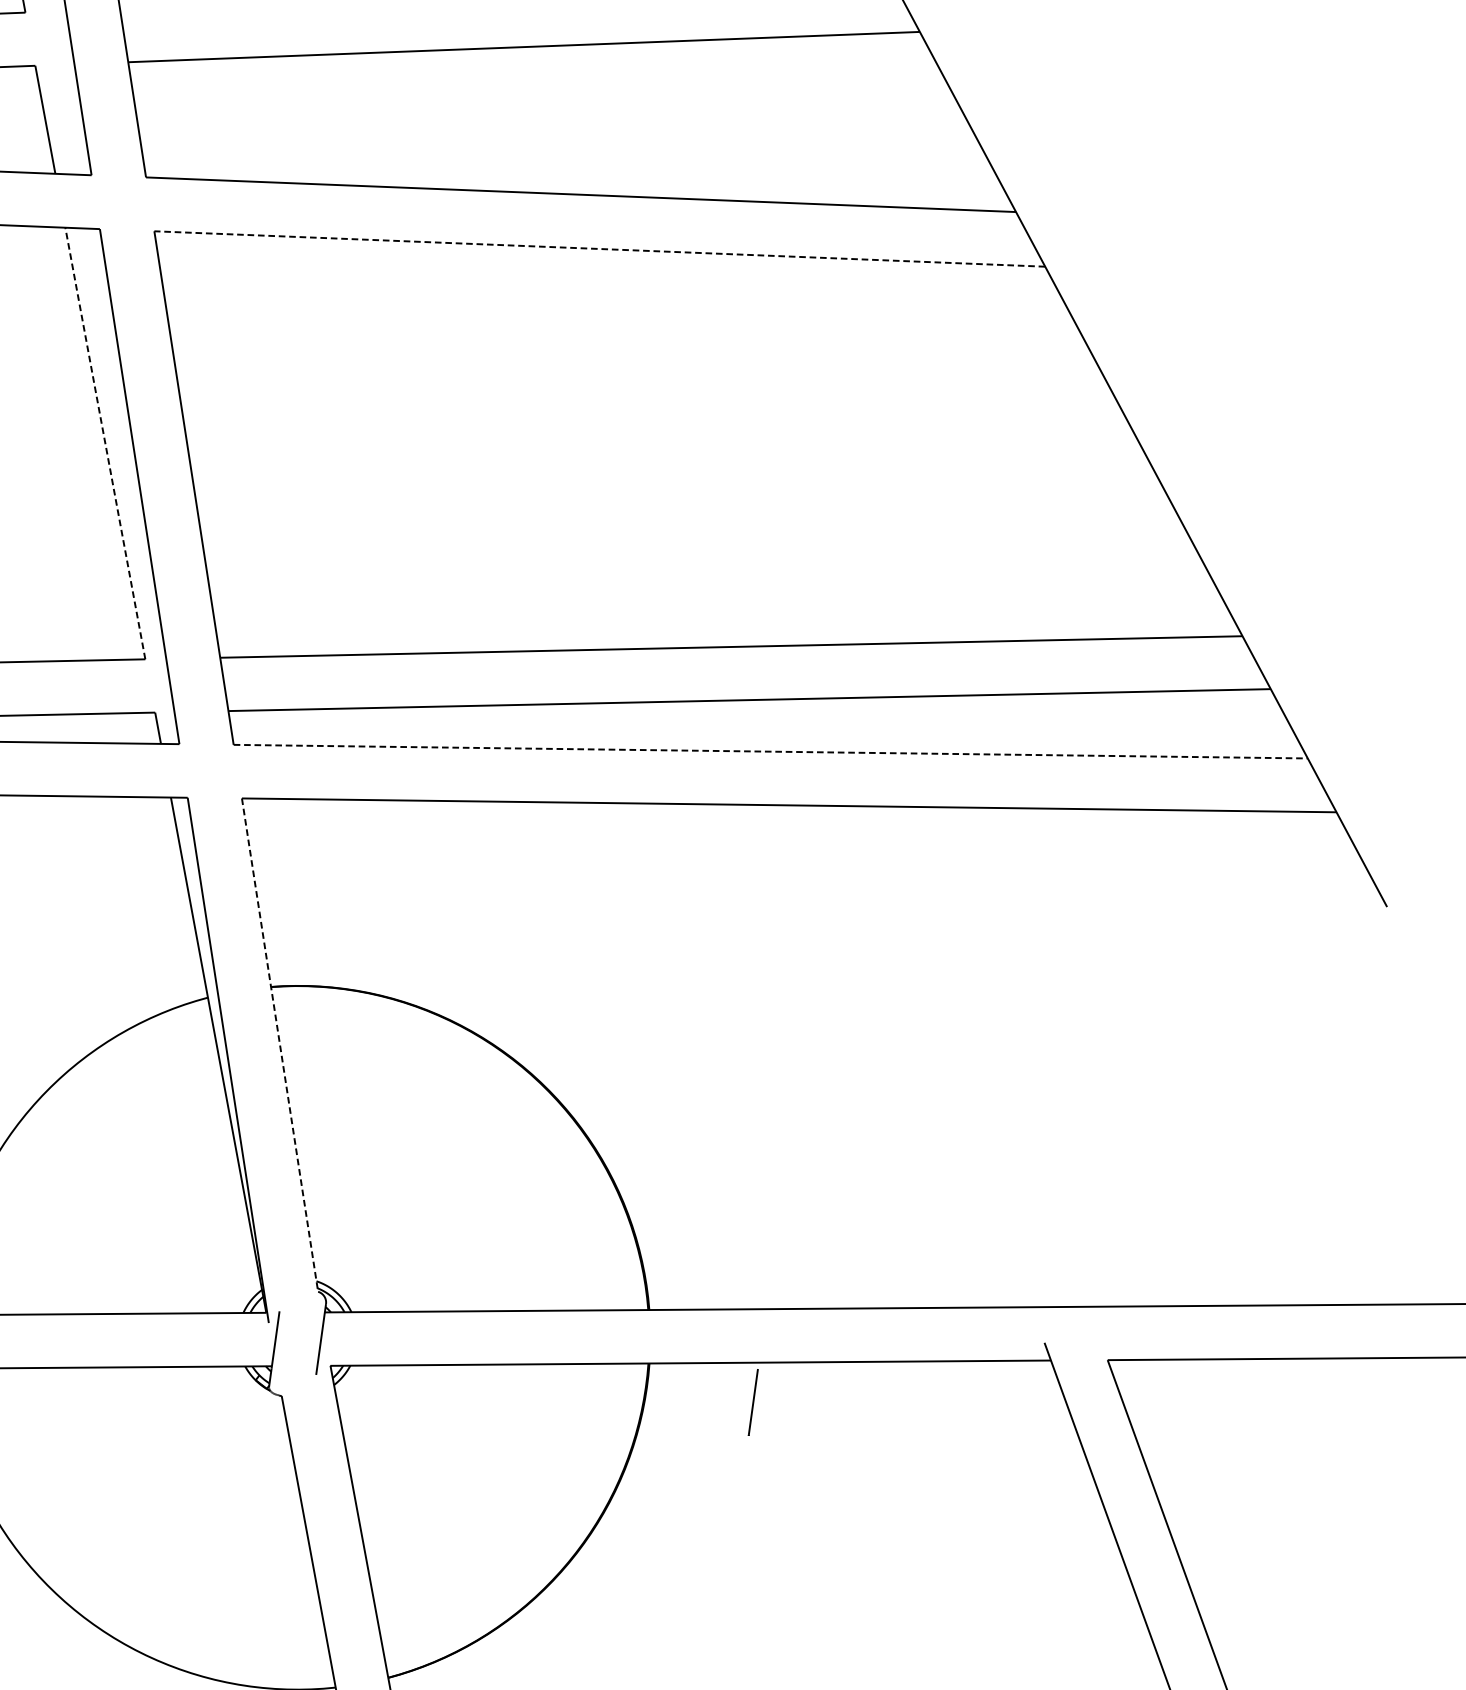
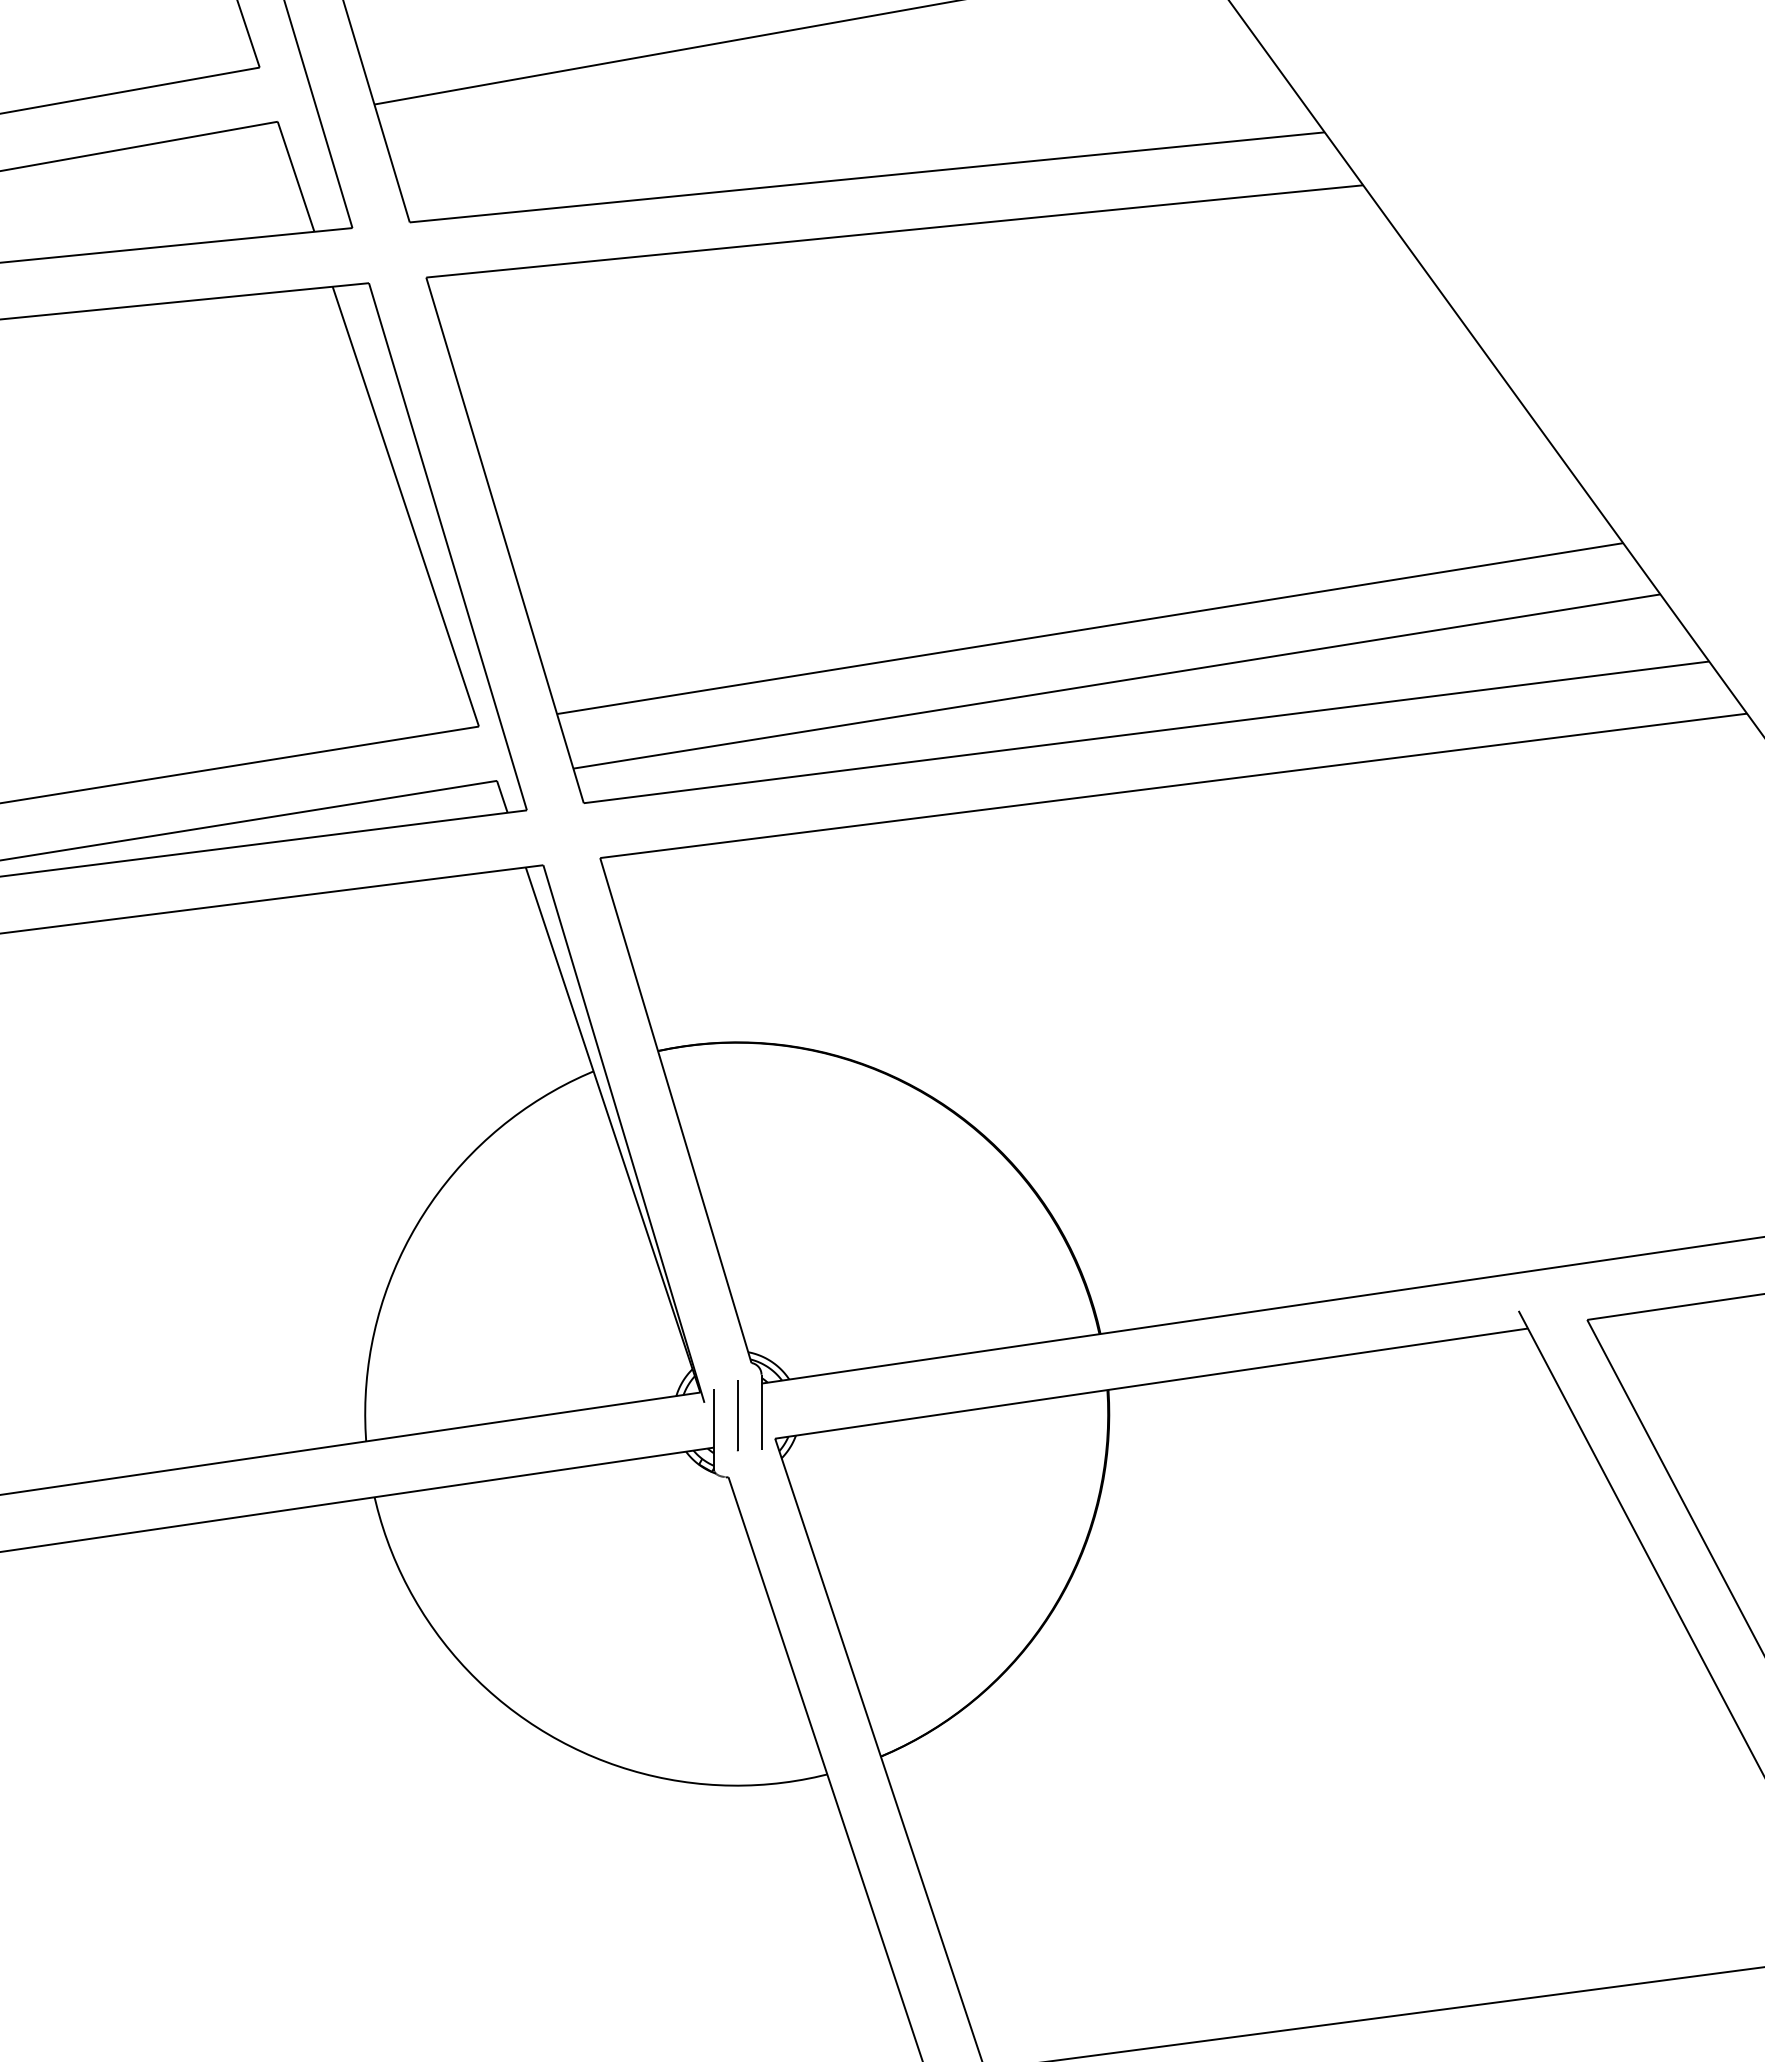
line: (599, 249) -> (894, 231), dashed -> solid
line: (105, 443) -> (405, 506), dashed -> solid
line: (771, 751) -> (1147, 732), dashed -> solid
line: (279, 1045) -> (675, 1110), dashed -> solid
line: (753, 1402) -> (737, 1415), moved

